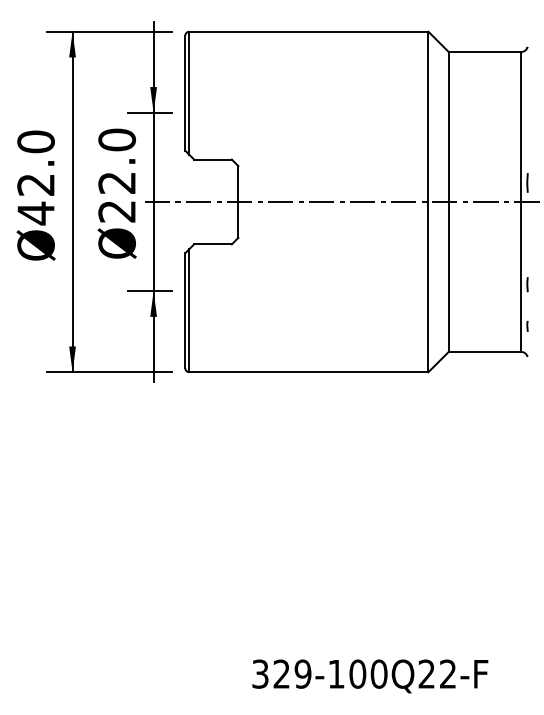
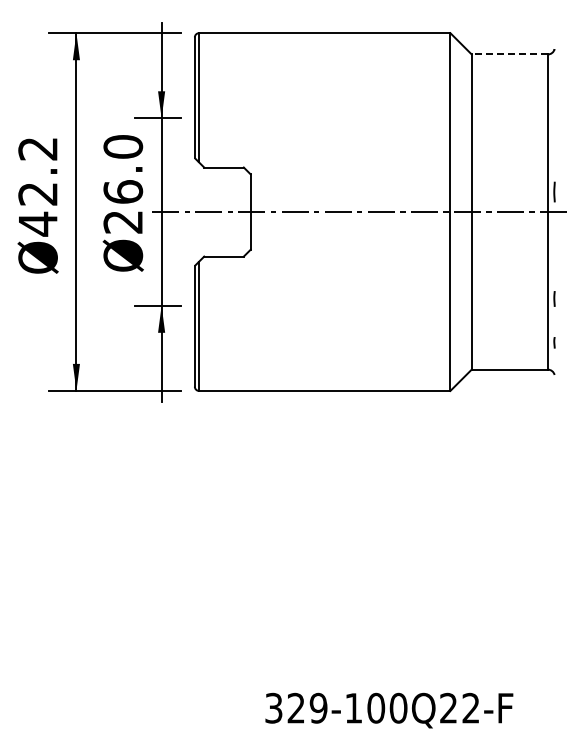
line: (484, 52) -> (509, 54), solid -> dashed
text: (35, 141) -> (37, 148), Ø42.0 -> Ø42.2
text: (117, 182) -> (123, 191), Ø22.0 -> Ø26.0

